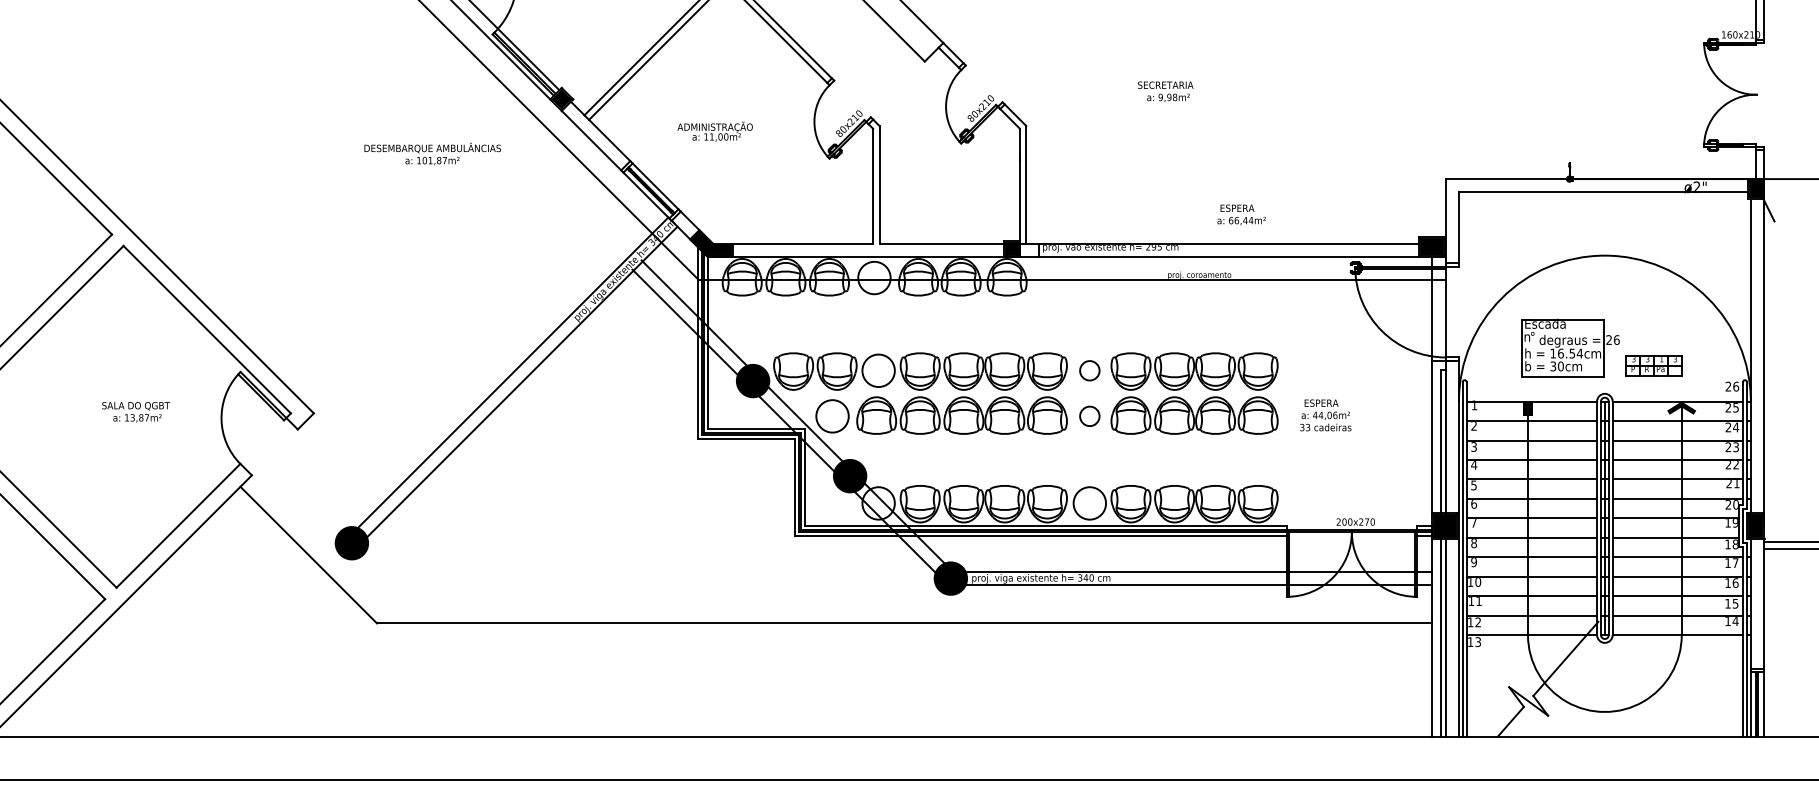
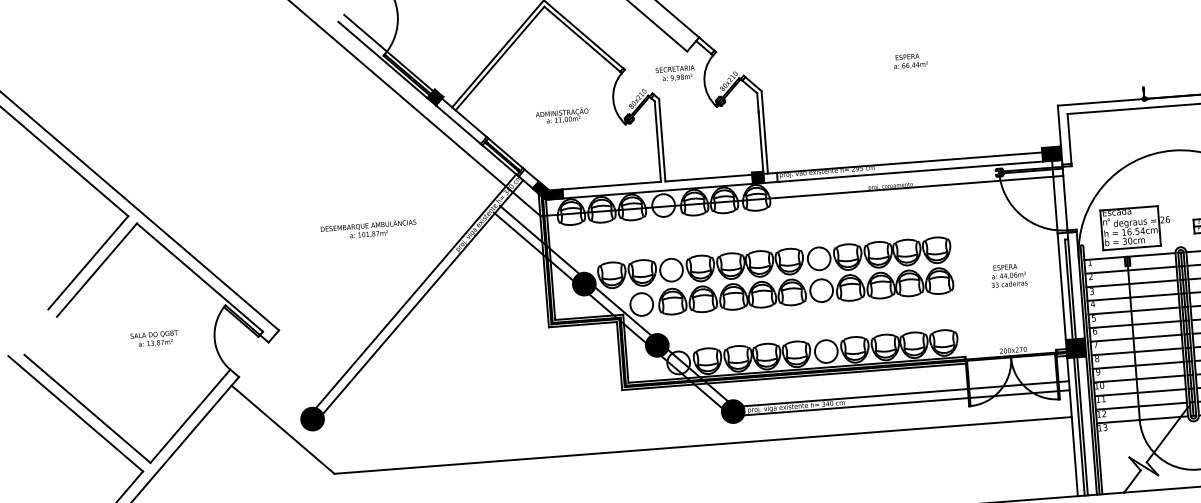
text: (1165, 91) -> (675, 73), moved
text: (714, 131) -> (561, 115), moved
text: (432, 154) -> (368, 229), moved
text: (1241, 214) -> (910, 61), moved
part: (1570, 347) -> (1135, 227), moved
circle: (1089, 370) -> (818, 258), size x1.67
text: (1325, 415) -> (1008, 275), moved
circle: (1089, 416) -> (821, 290), size x1.67

